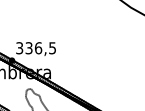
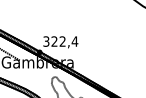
text: (40, 48) -> (64, 41), 336,5 -> 322,4

